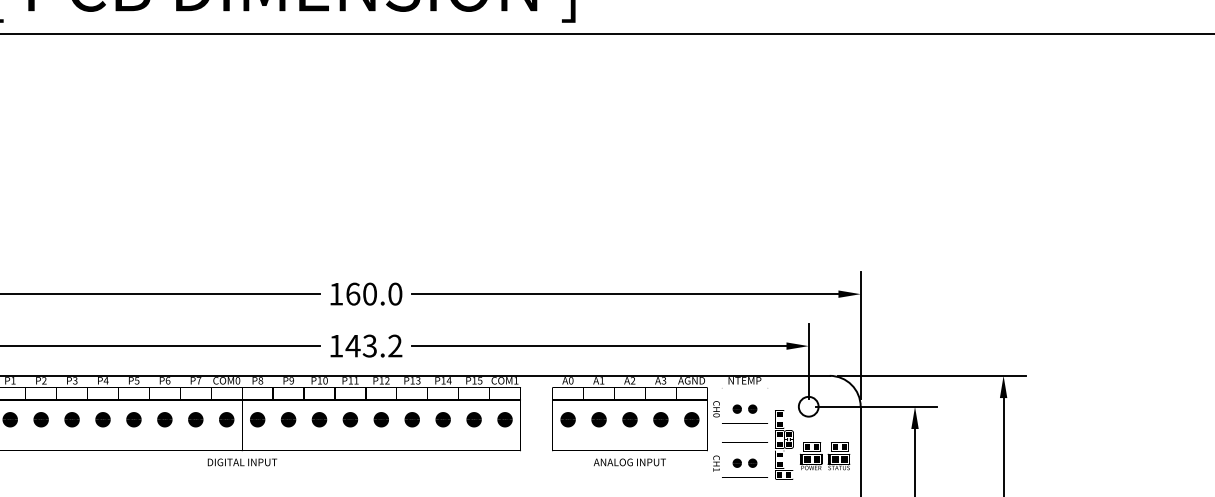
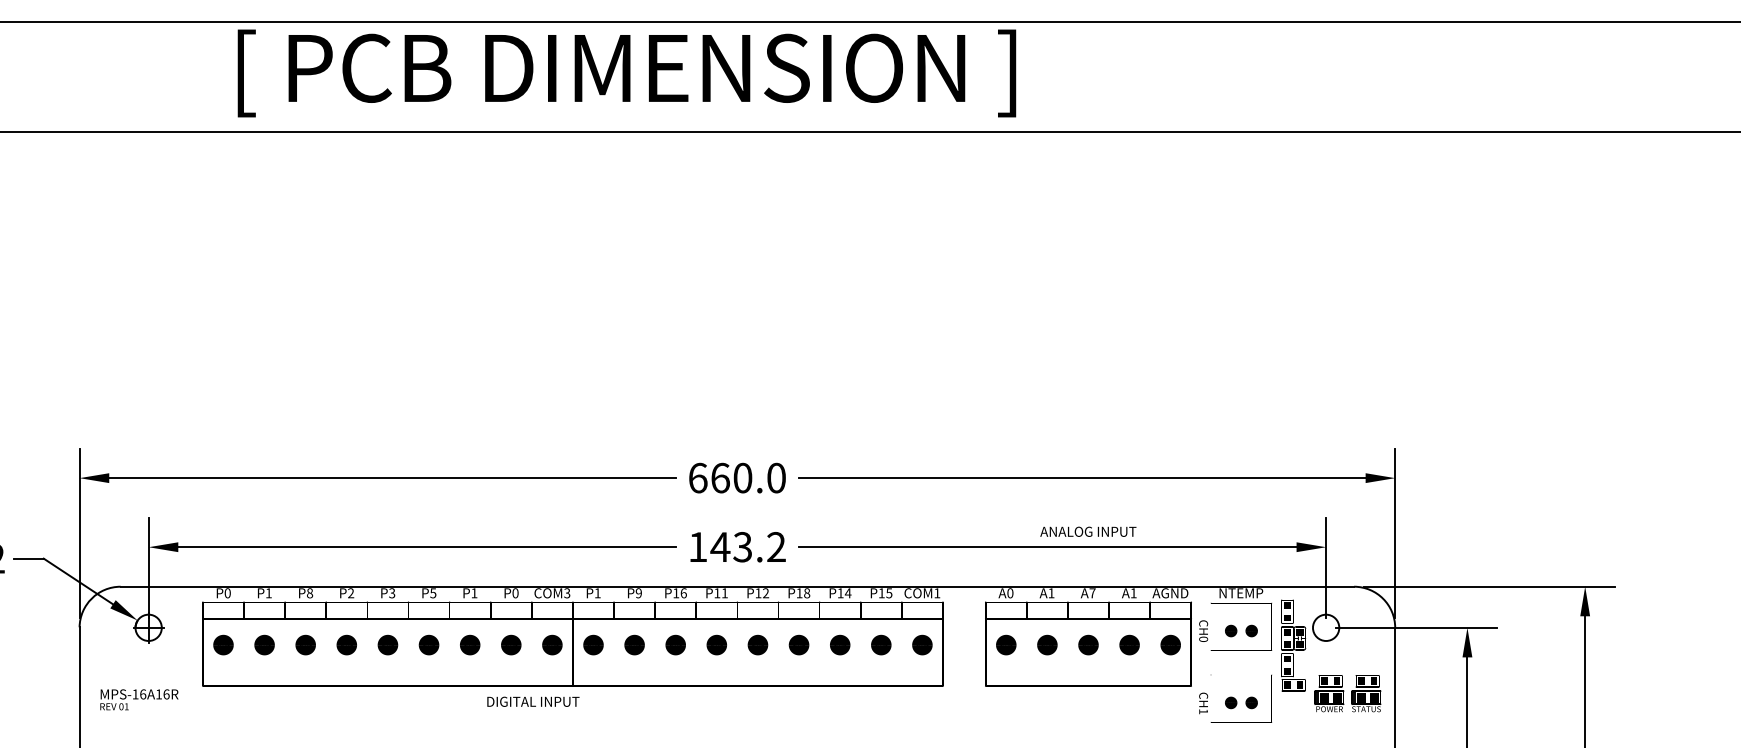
text: (336, 293) -> (698, 477), 160.0 -> 660.0
text: (44, 380) -> (310, 593), P2 -> P8
text: (75, 380) -> (351, 593), P3 -> P2
text: (105, 380) -> (391, 593), P4 -> P3
text: (168, 380) -> (474, 593), P6 -> P1
text: (198, 380) -> (515, 593), P7 -> P0
text: (238, 380) -> (567, 593), COM0 -> COM3
text: (260, 380) -> (597, 593), P8 -> P1
text: (325, 380) -> (683, 592), P10 -> P16
text: (418, 380) -> (807, 593), P13 -> P18
text: (632, 380) -> (1092, 593), A2 -> A7
text: (663, 380) -> (1133, 593), A3 -> A1
part: (784, 444) -> (1293, 645), moved
text: (242, 462) -> (533, 701), moved
text: (629, 462) -> (1088, 531), moved

